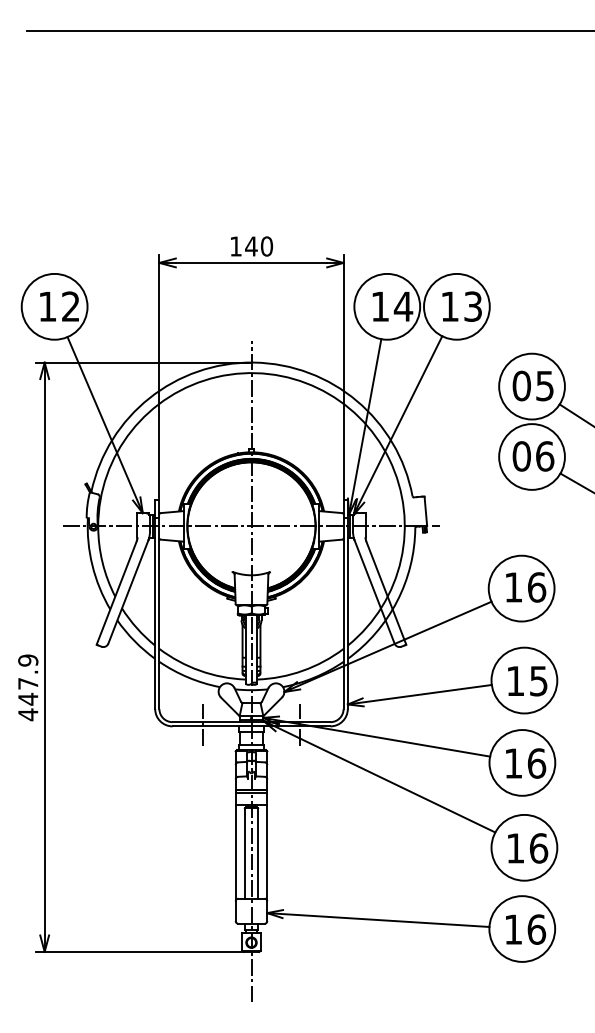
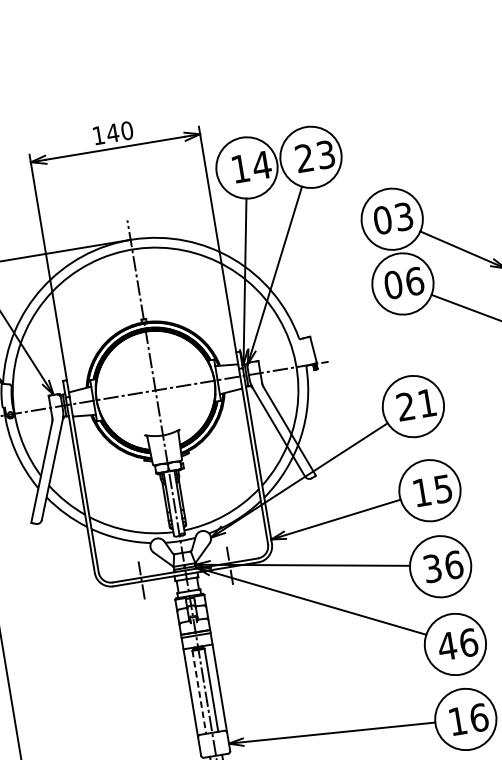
text: (449, 306) -> (304, 158), 13 -> 23
text: (544, 385) -> (403, 216), 05 -> 03
text: (525, 587) -> (416, 404), 16 -> 21
text: (513, 763) -> (432, 568), 16 -> 36
text: (515, 848) -> (447, 646), 16 -> 46
line: (244, 854) -> (199, 693), solid -> dashed

